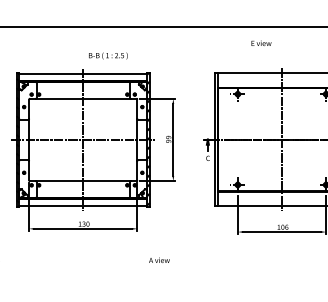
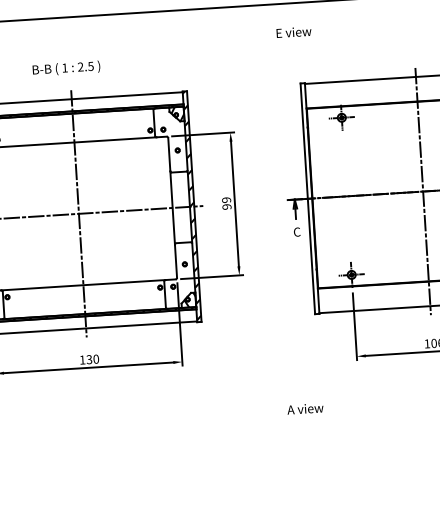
text: (261, 42) -> (293, 30), moved
text: (108, 55) -> (66, 67), moved
text: (159, 259) -> (305, 407), moved

